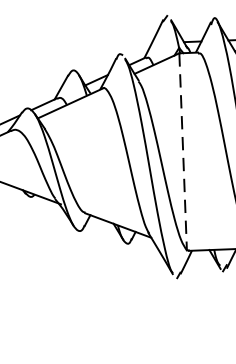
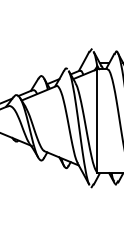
line: (183, 152) -> (97, 121), dashed -> solid

